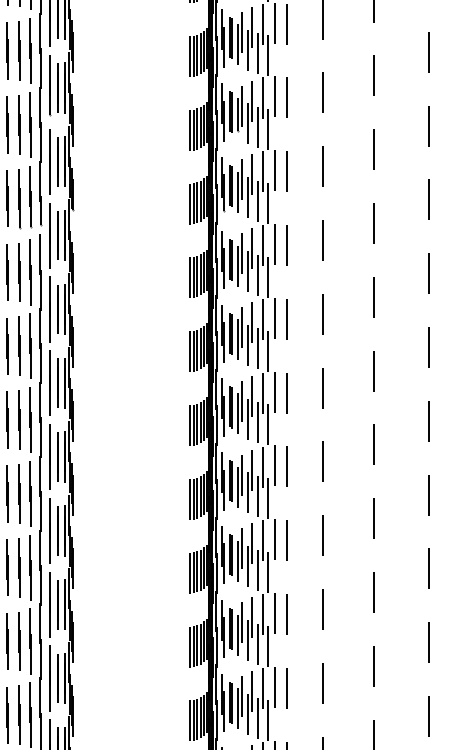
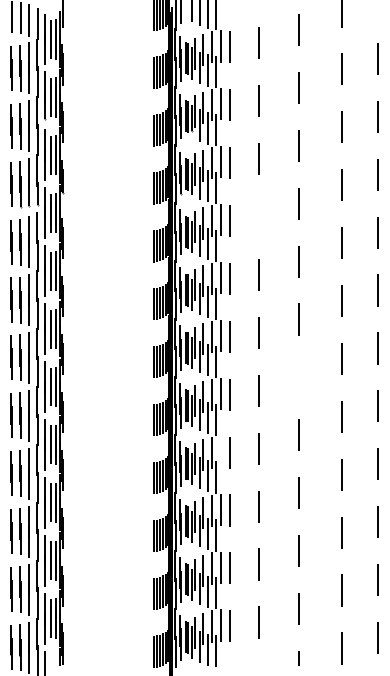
line: (322, 239) -> (258, 216), removed
line: (373, 444) -> (298, 377), removed
line: (275, 539) -> (221, 451), removed

